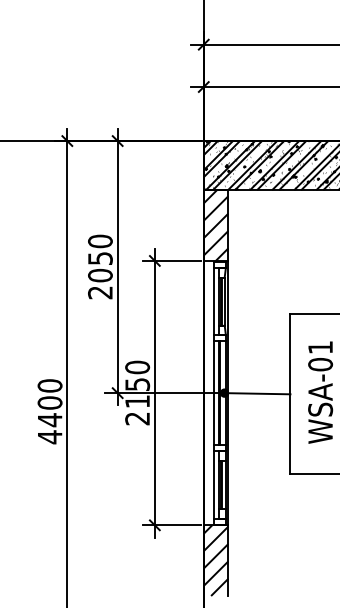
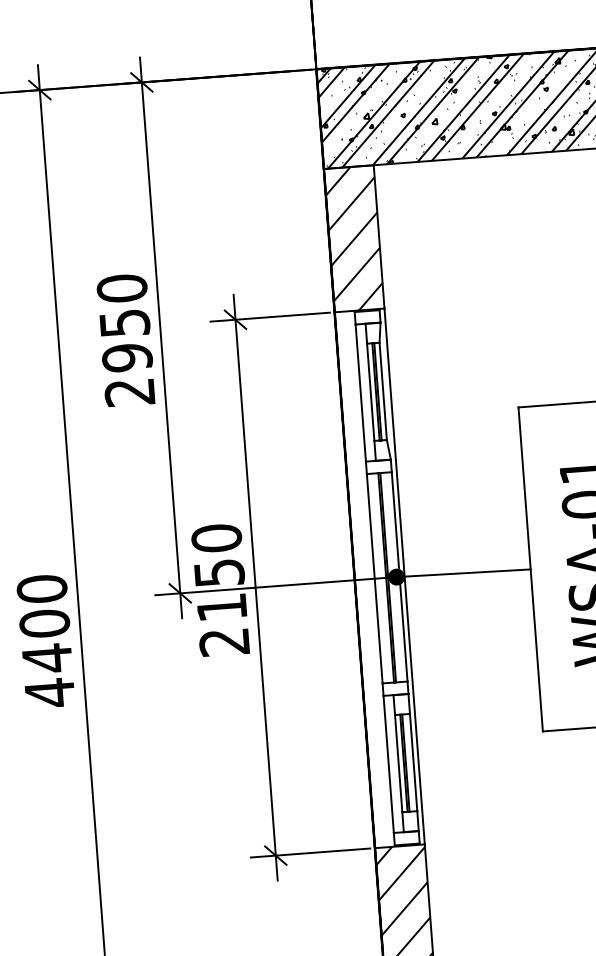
text: (100, 275) -> (127, 357), 2050 -> 2950

